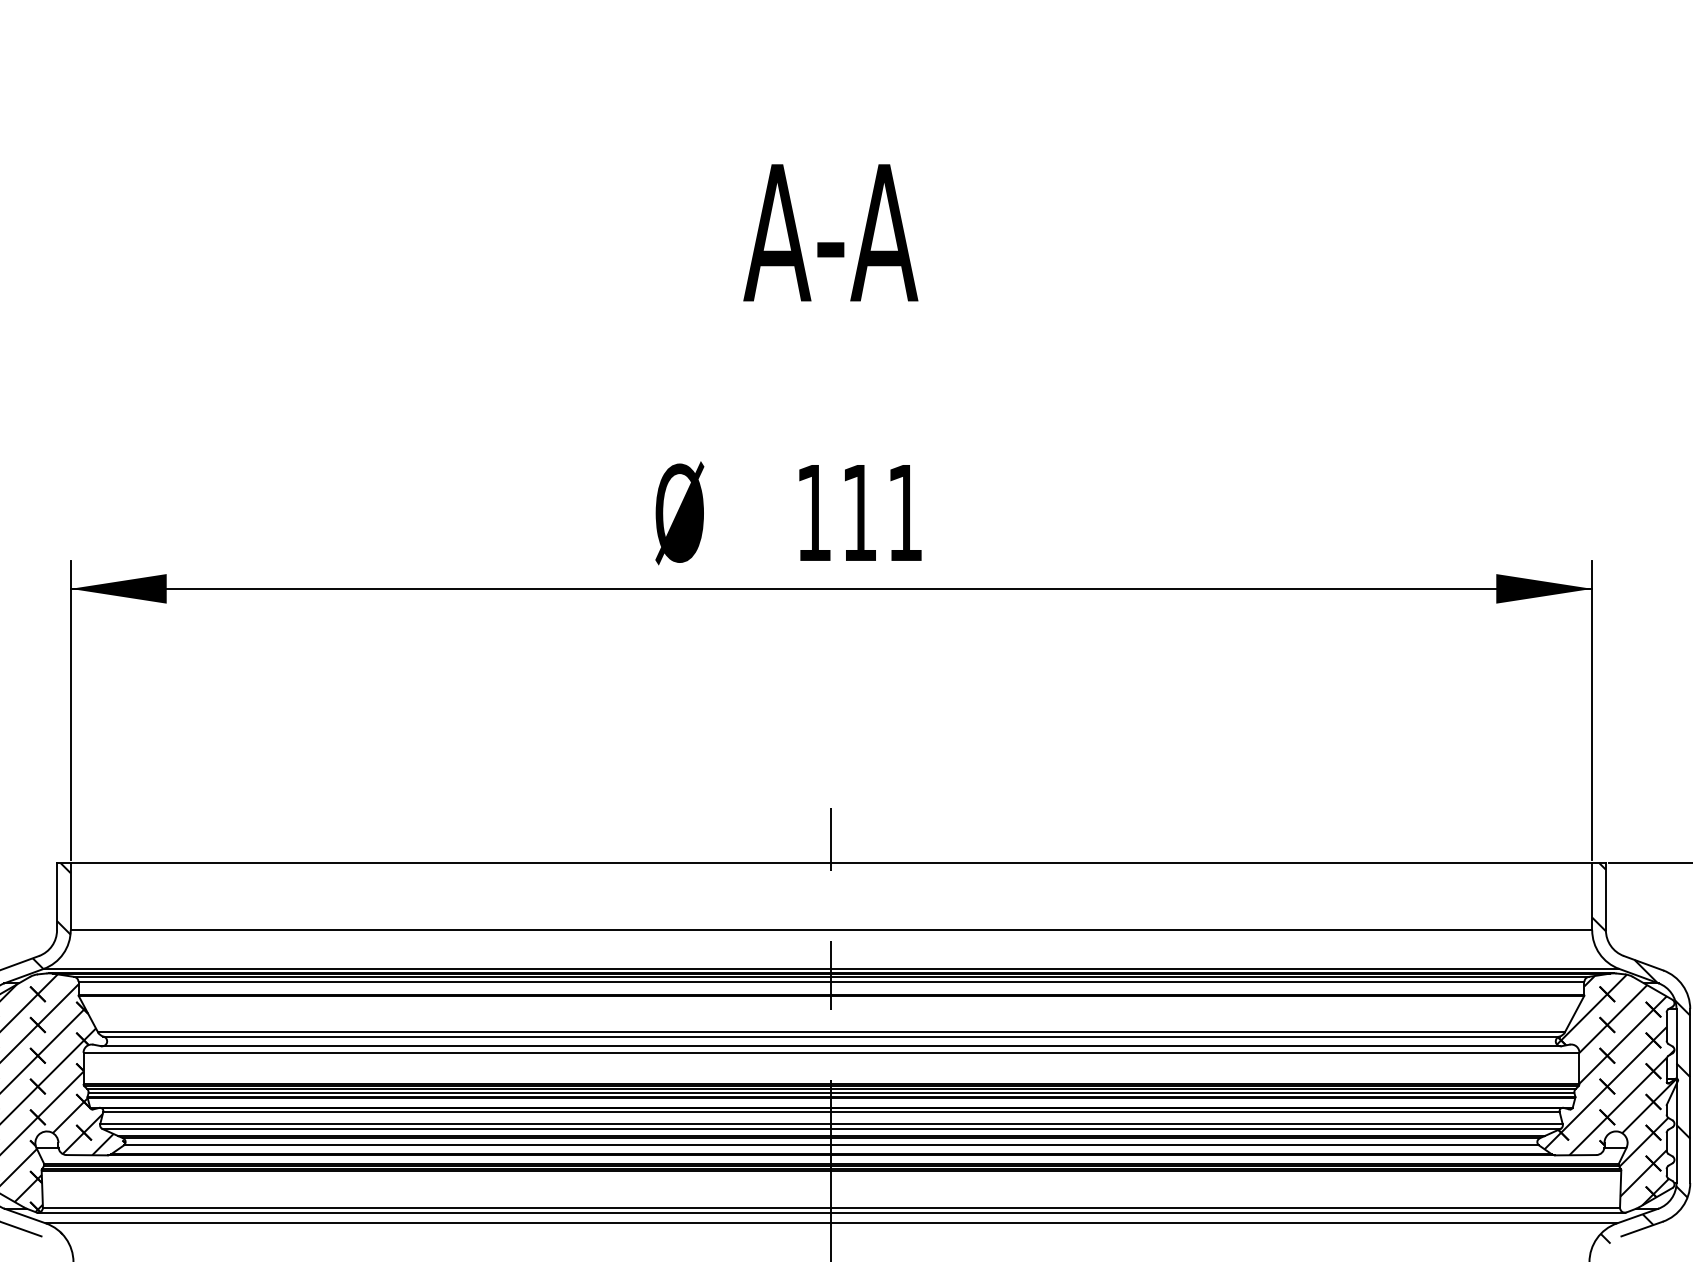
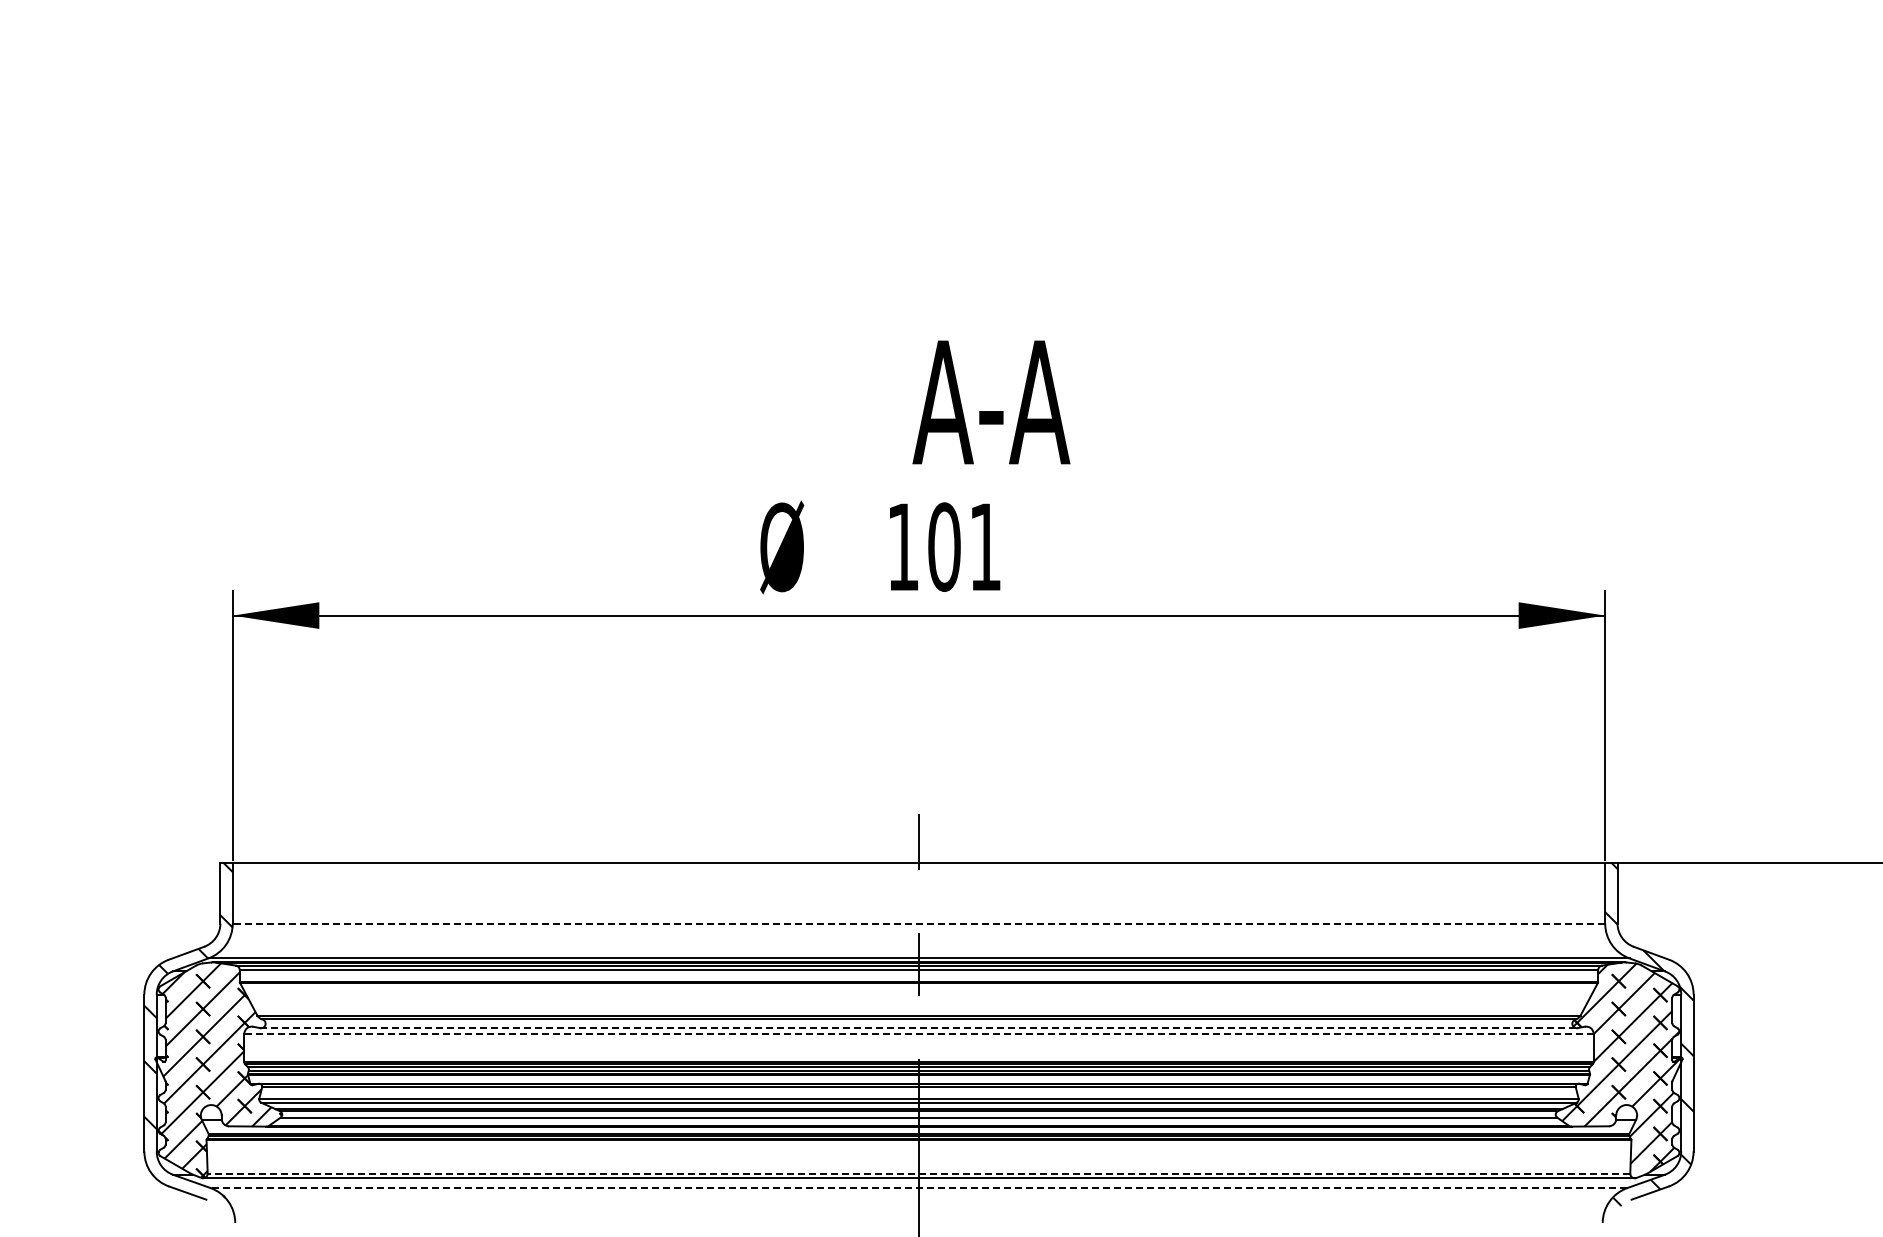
text: (830, 232) -> (991, 402), moved
text: (859, 512) -> (944, 546), 111 -> 101
line: (830, 930) -> (918, 923), solid -> dashed
line: (830, 1046) -> (918, 1028), solid -> dashed
line: (830, 1053) -> (918, 1034), solid -> dashed
line: (830, 1207) -> (918, 1173), solid -> dashed
line: (830, 1223) -> (918, 1188), solid -> dashed

